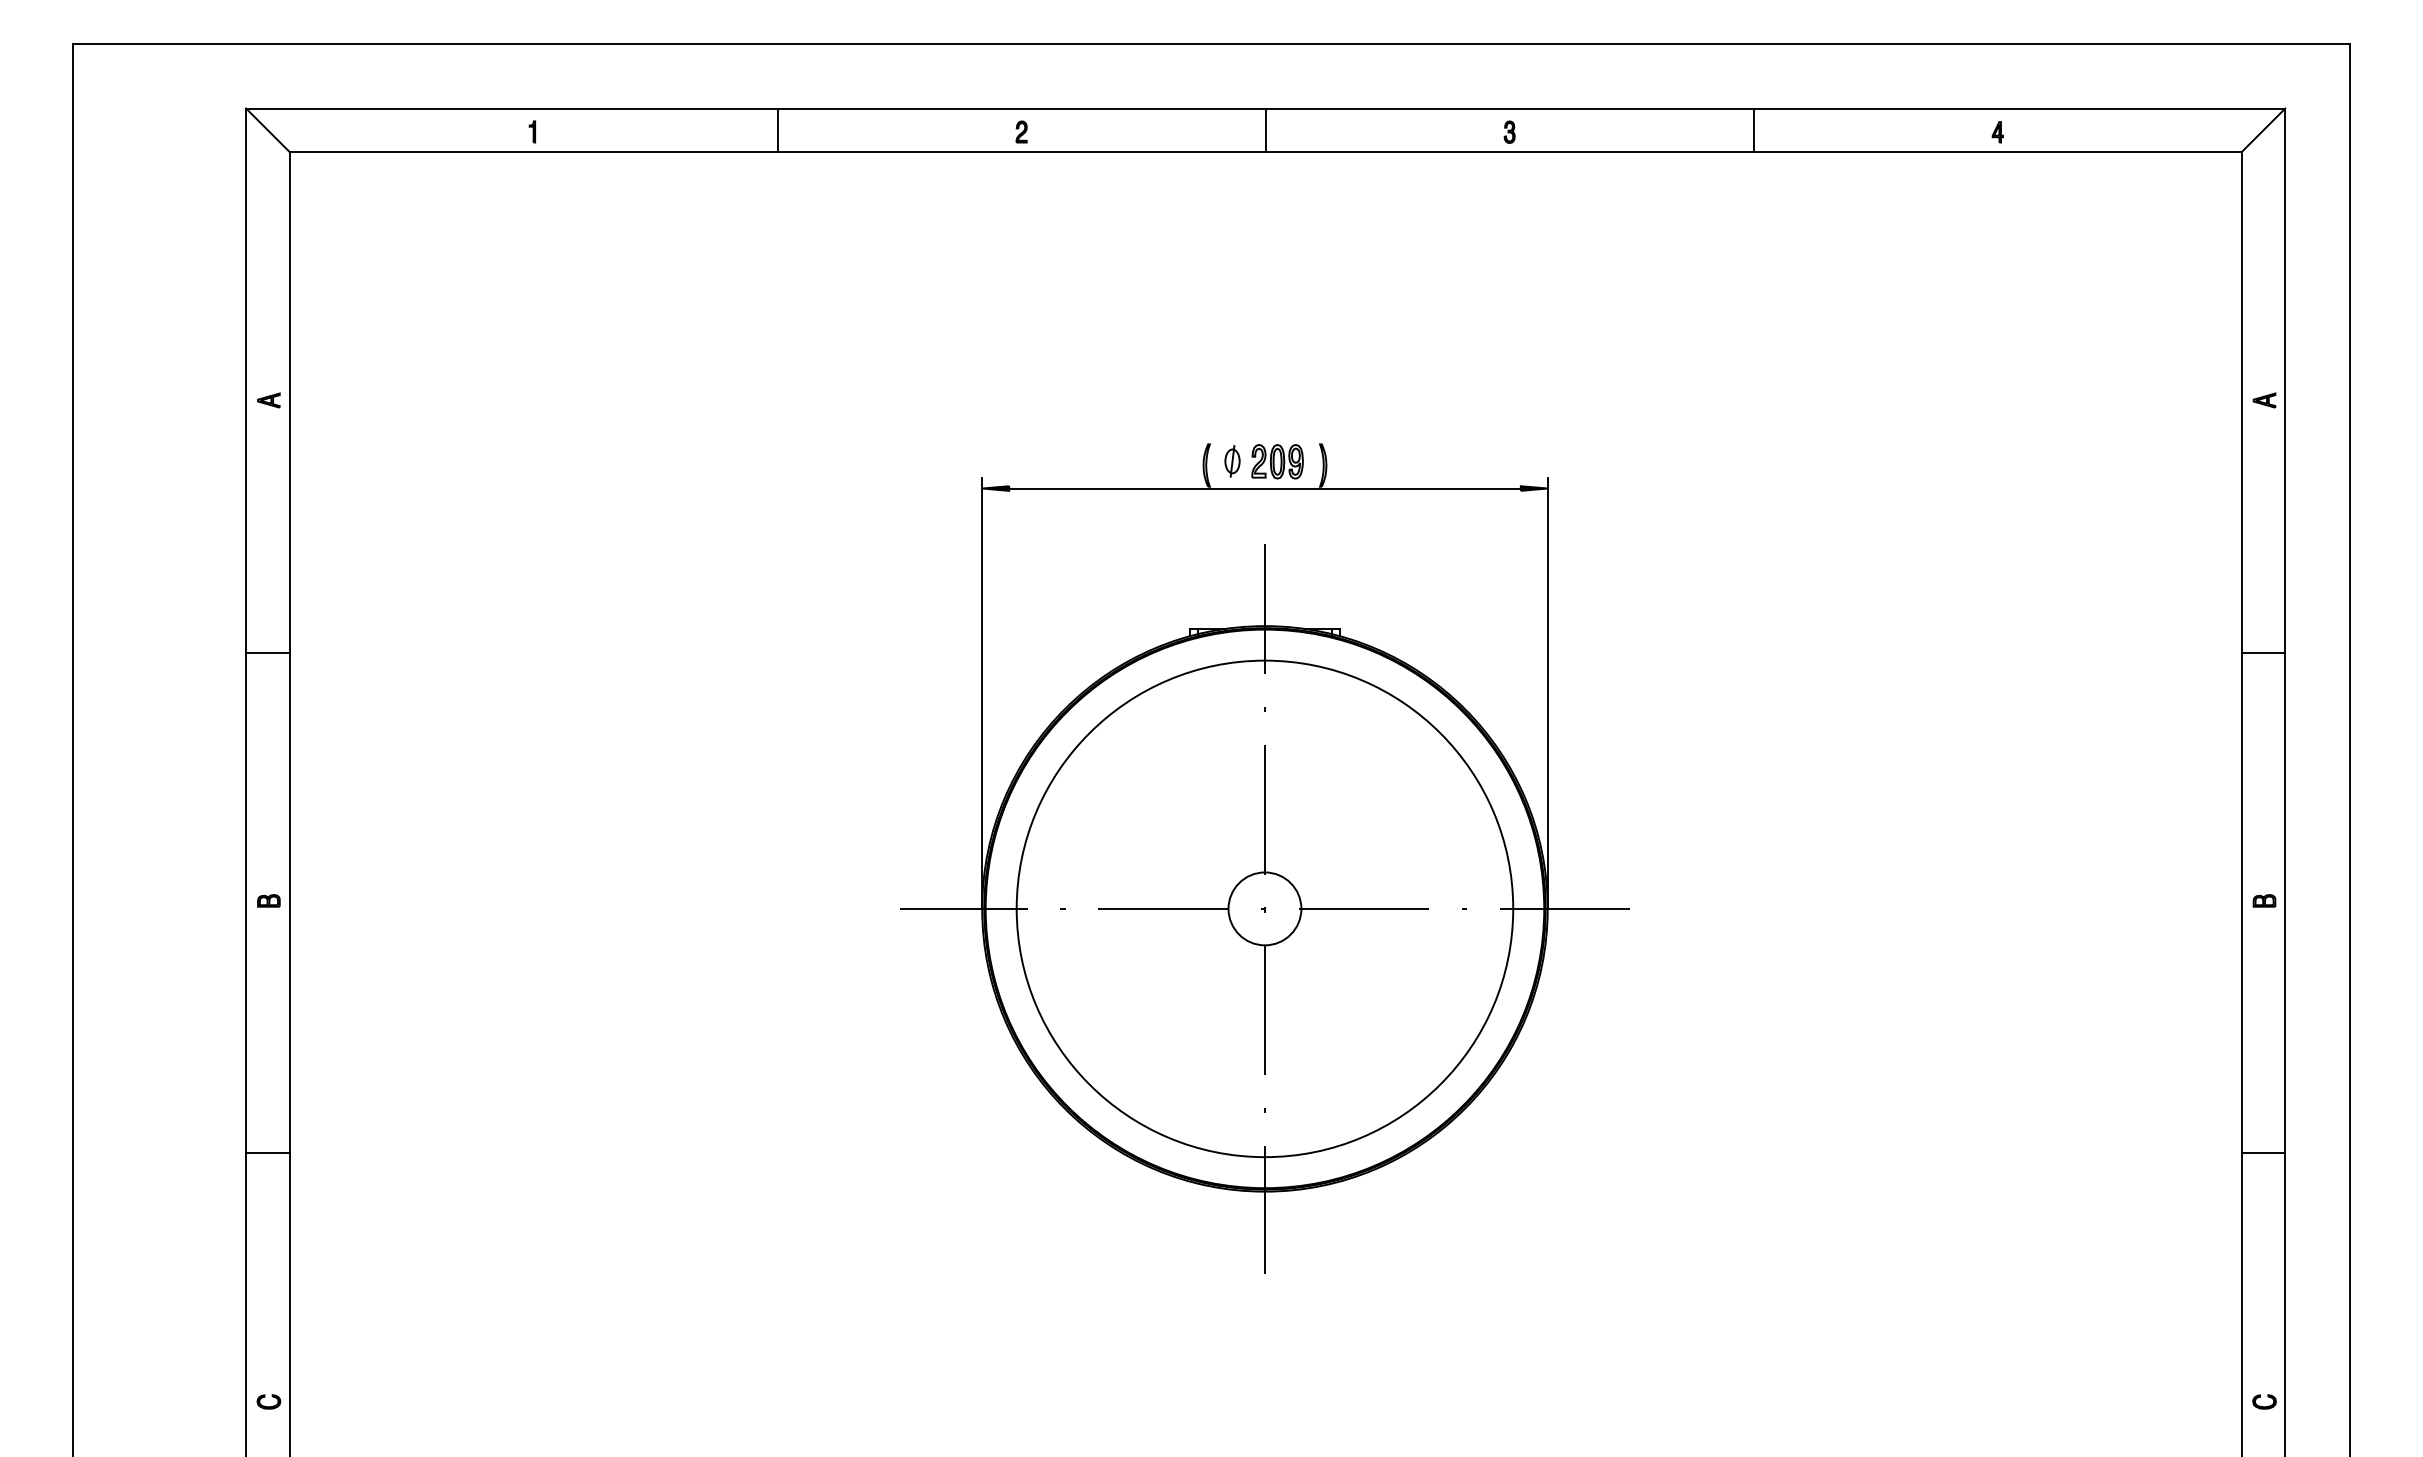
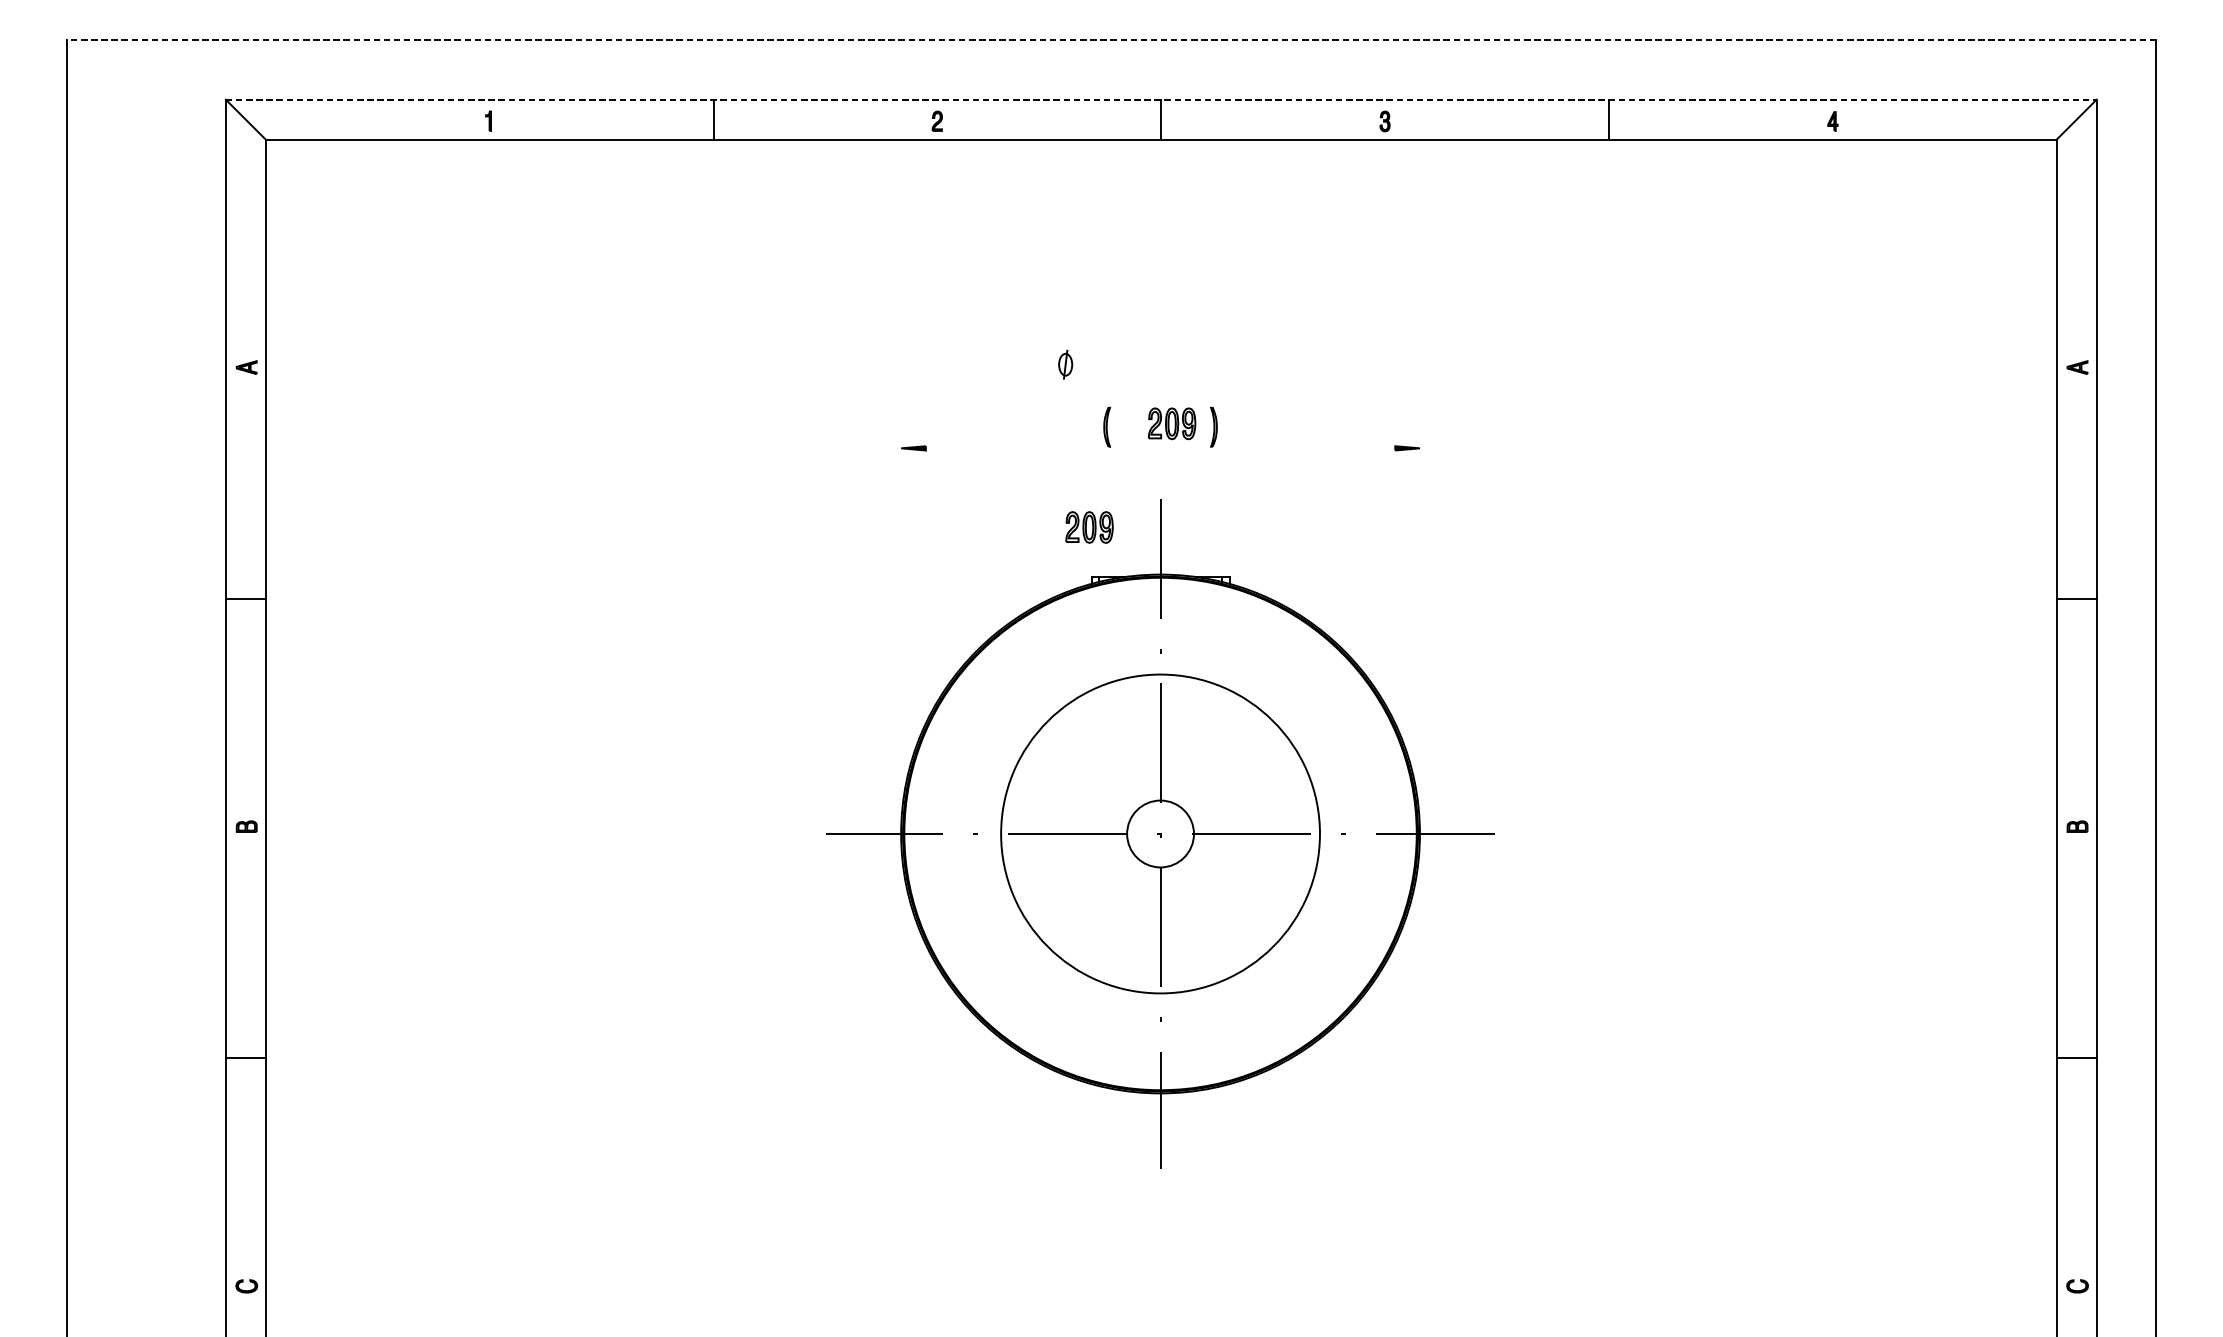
line: (1211, 43) -> (1111, 40), solid -> dashed
line: (1265, 108) -> (1161, 99), solid -> dashed
part: (1232, 461) -> (1065, 364), moved
line: (1264, 488) -> (1160, 448), removed
part: (1187, 574) -> (1089, 527), added
line: (982, 692) -> (901, 635), removed
line: (1547, 692) -> (1419, 635), removed
circle: (1264, 908) -> (1160, 833), size x0.7

